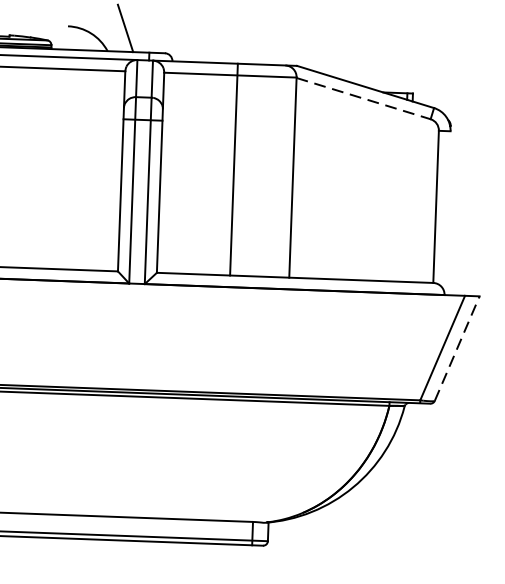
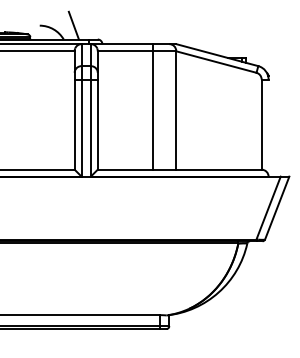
line: (363, 99) -> (216, 62), dashed -> solid
line: (234, 168) -> (153, 106), moved
line: (457, 349) -> (277, 208), dashed -> solid

